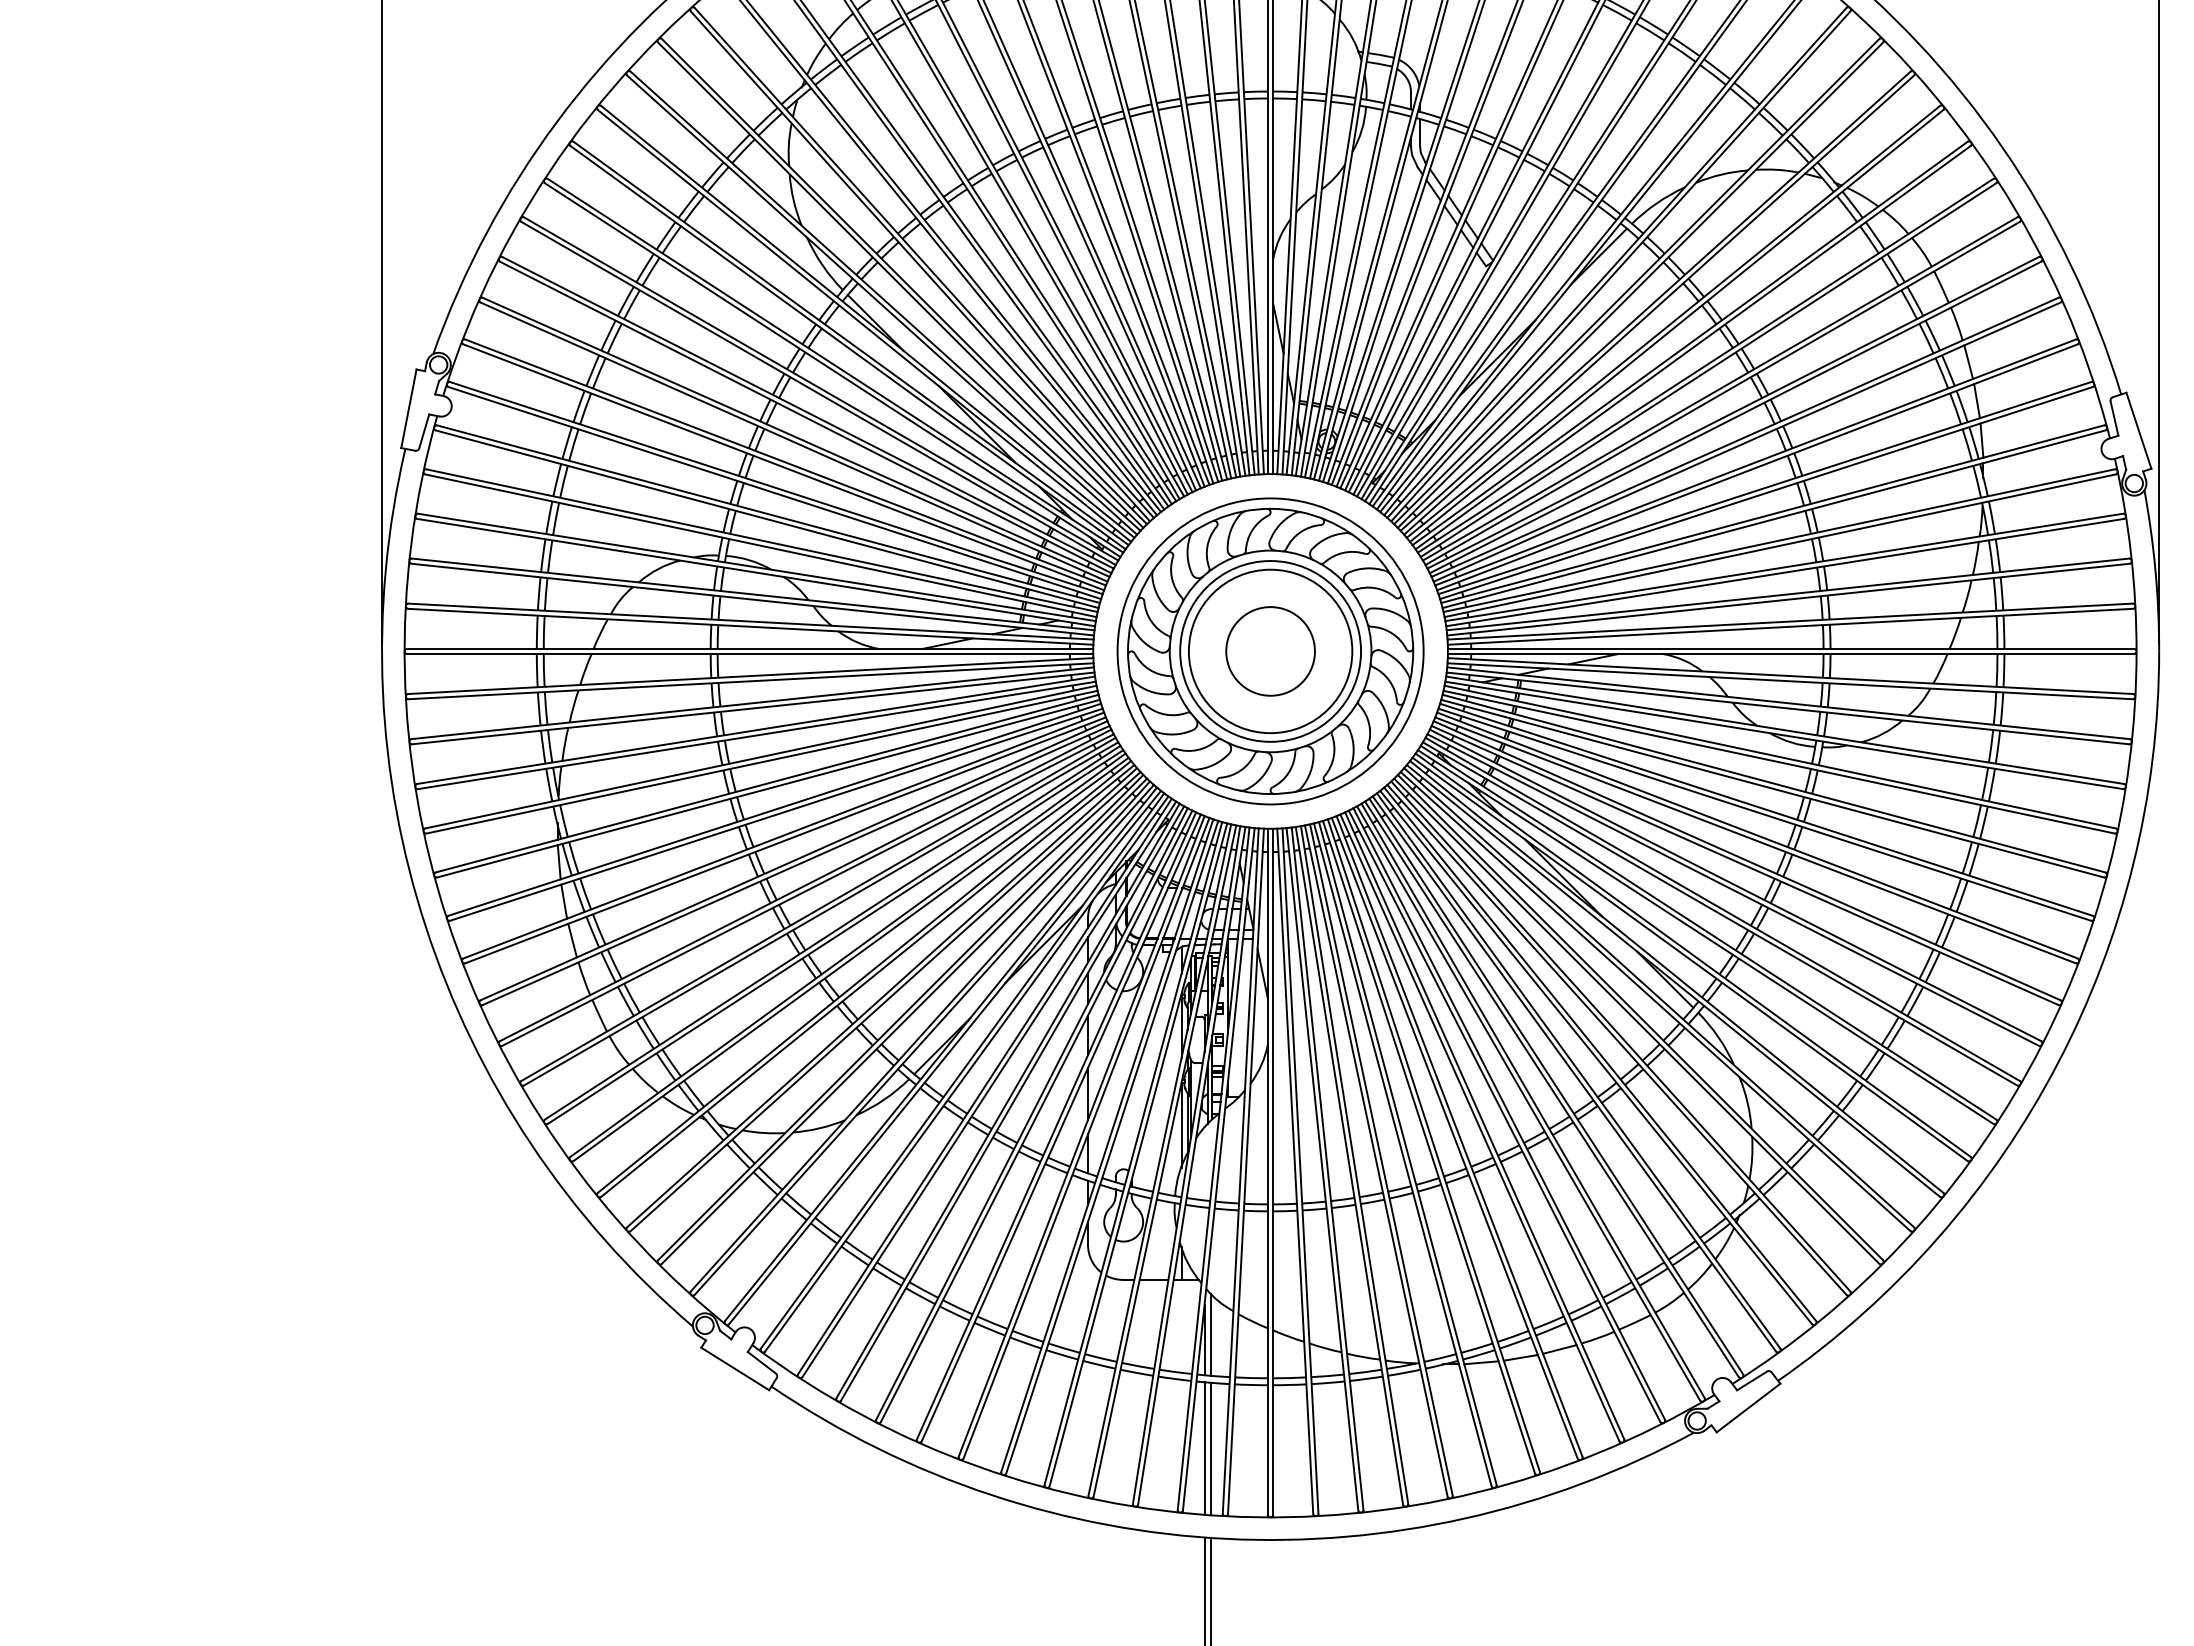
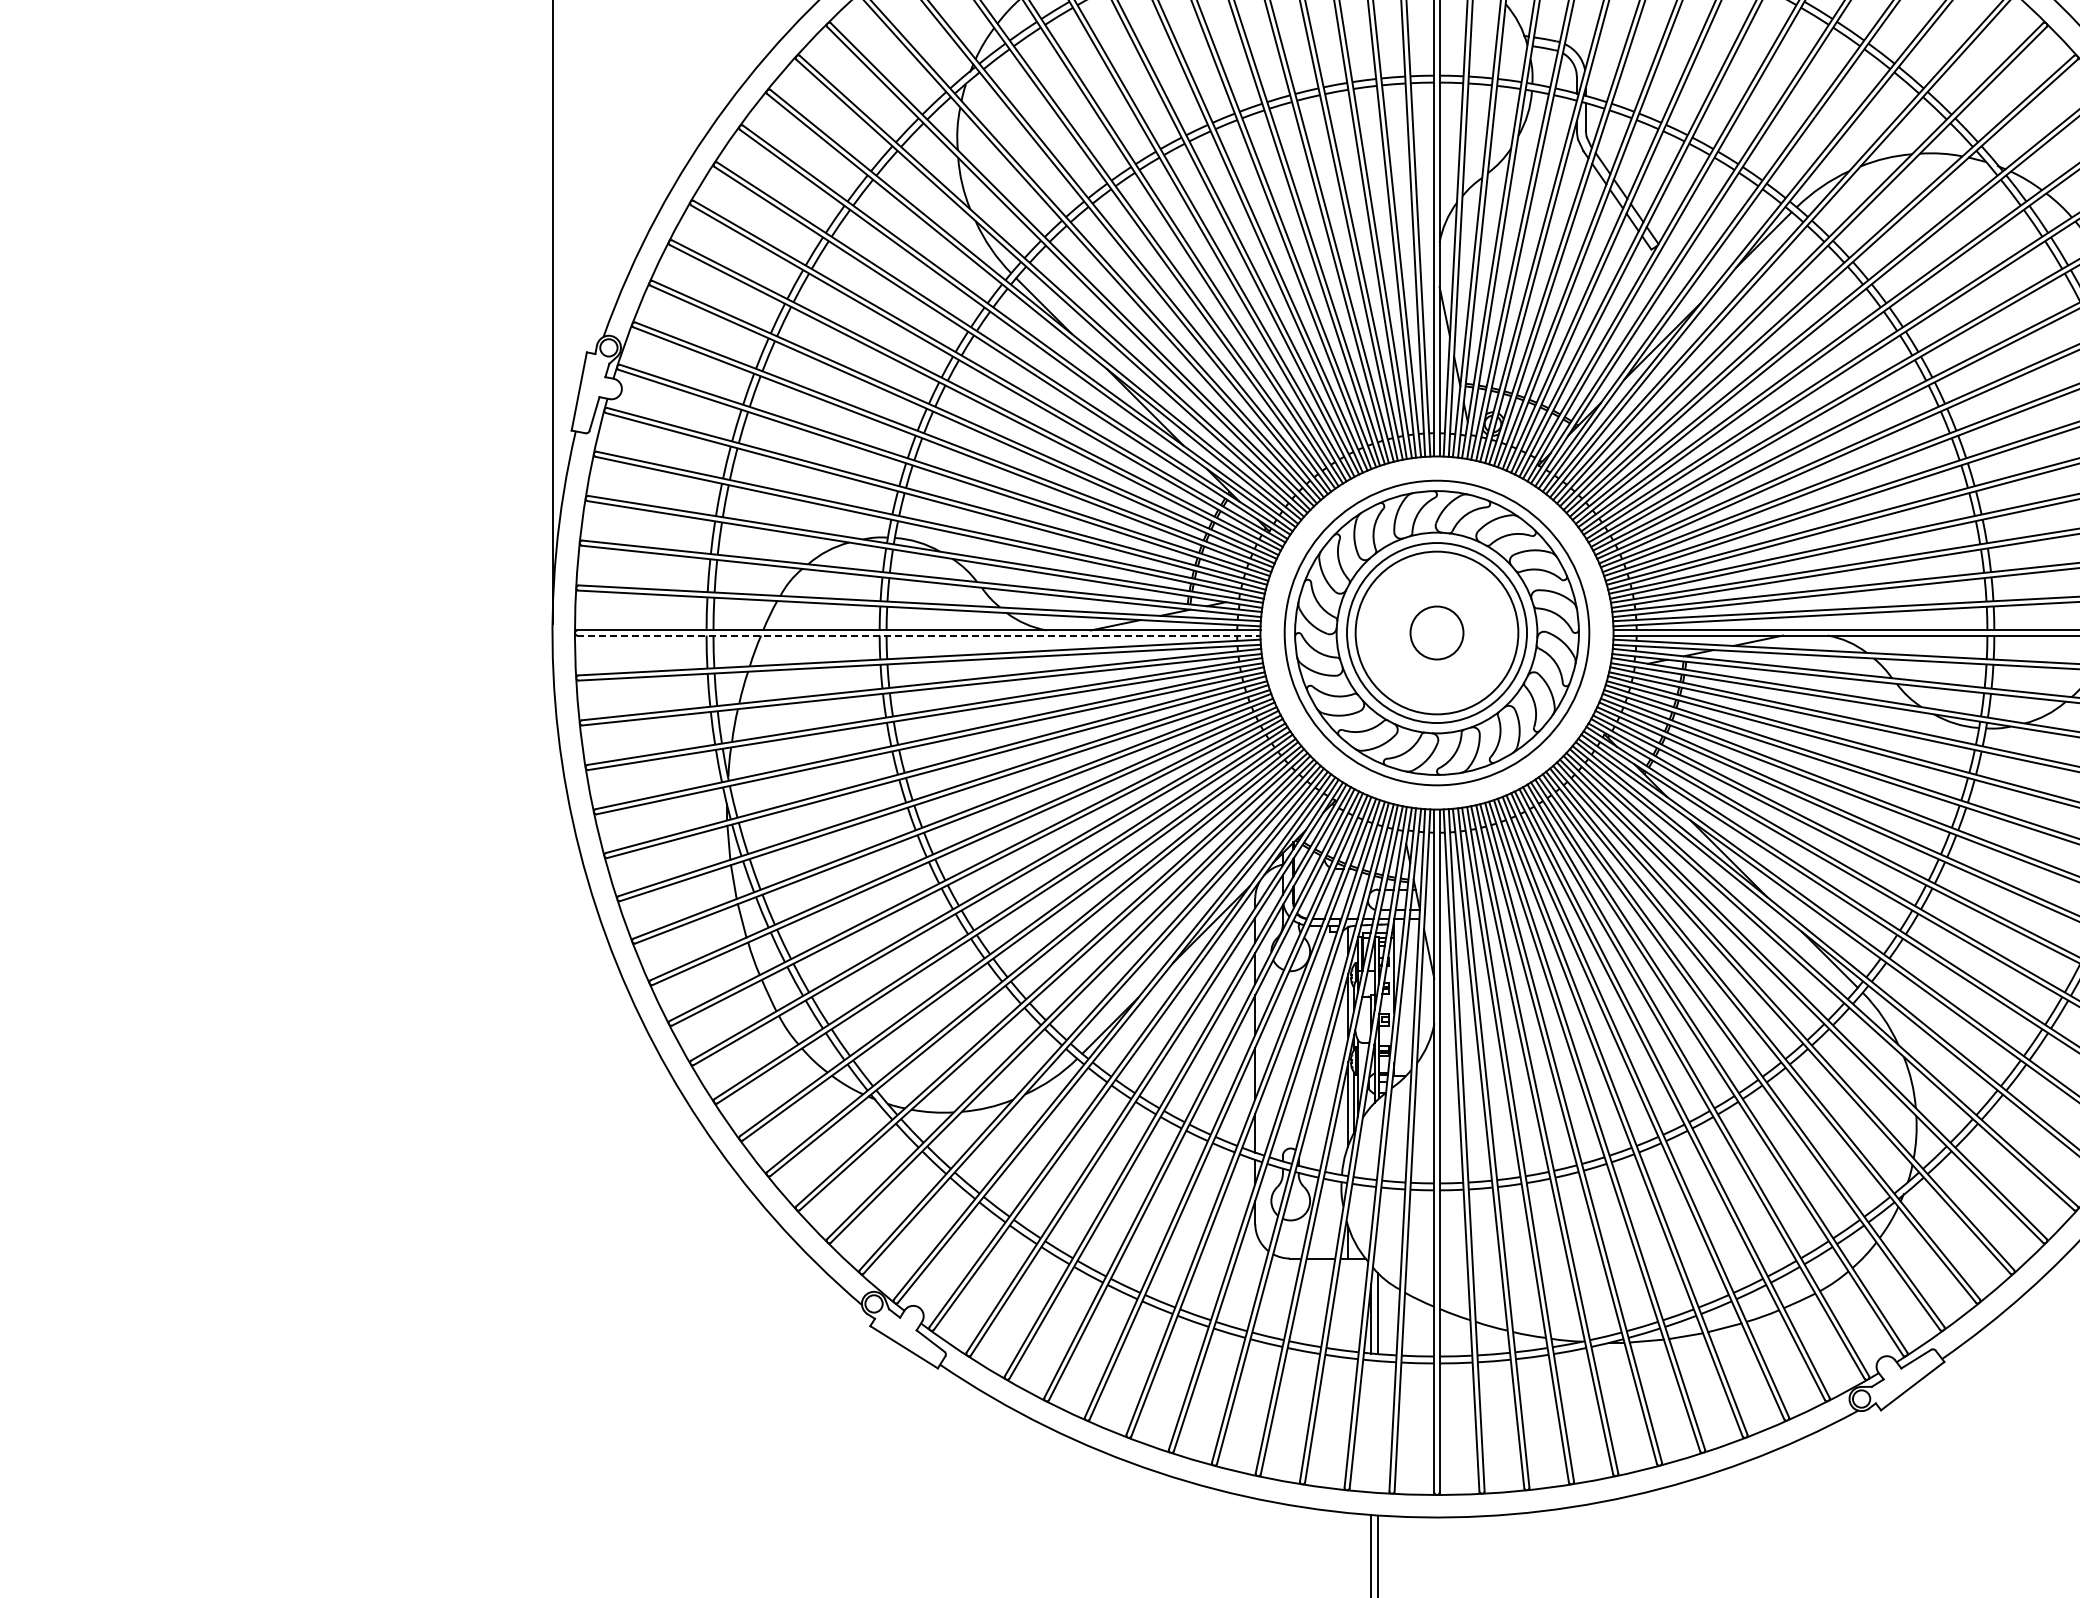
circle: (1270, 651) -> (1436, 633), size x0.6
line: (750, 654) -> (919, 636), solid -> dashed
line: (1204, 1448) -> (1371, 1426), removed
line: (1211, 1448) -> (1378, 1426), removed

